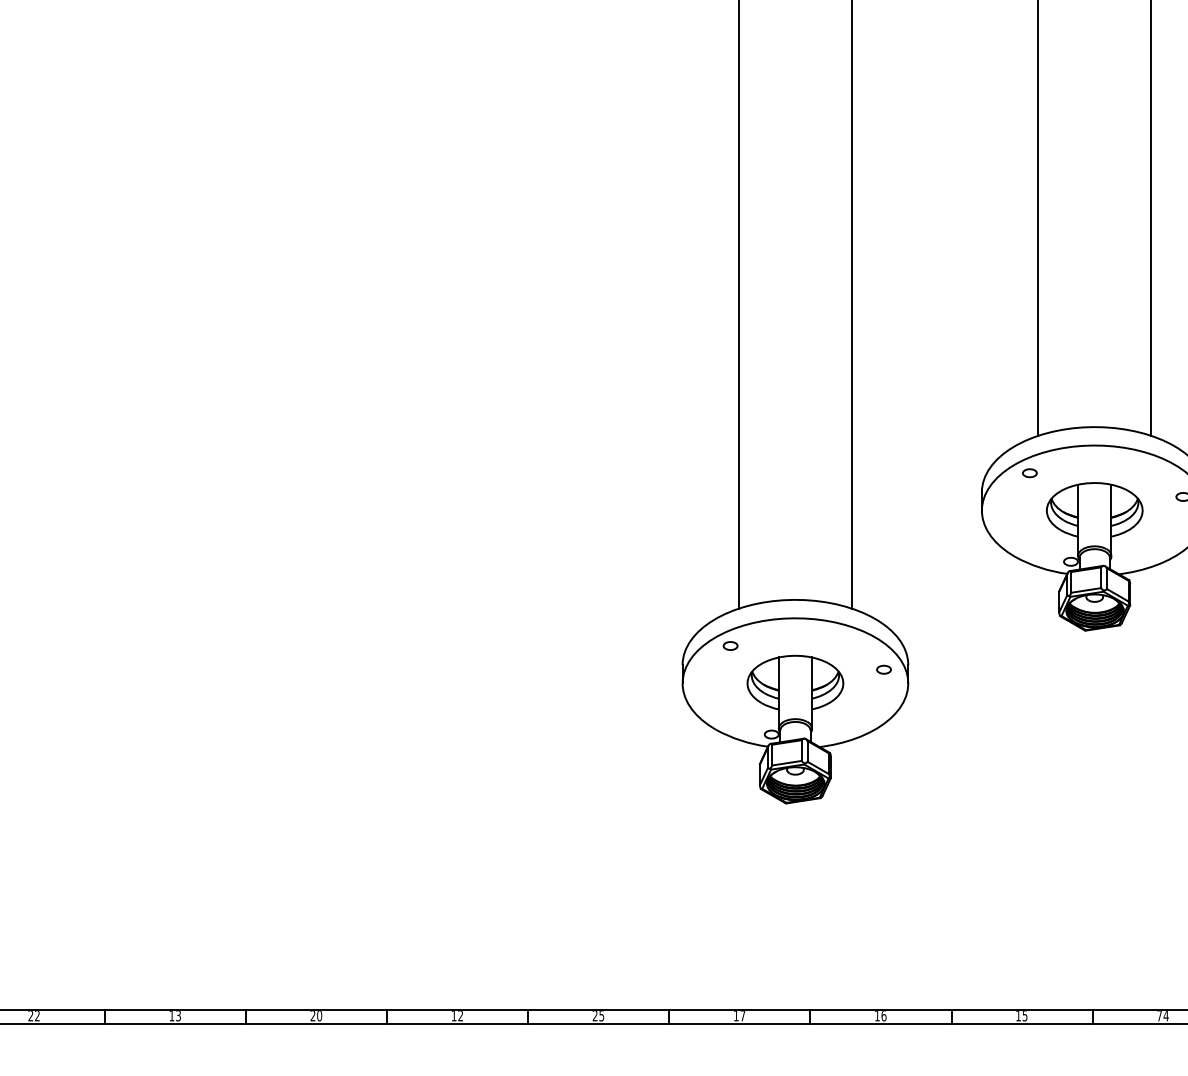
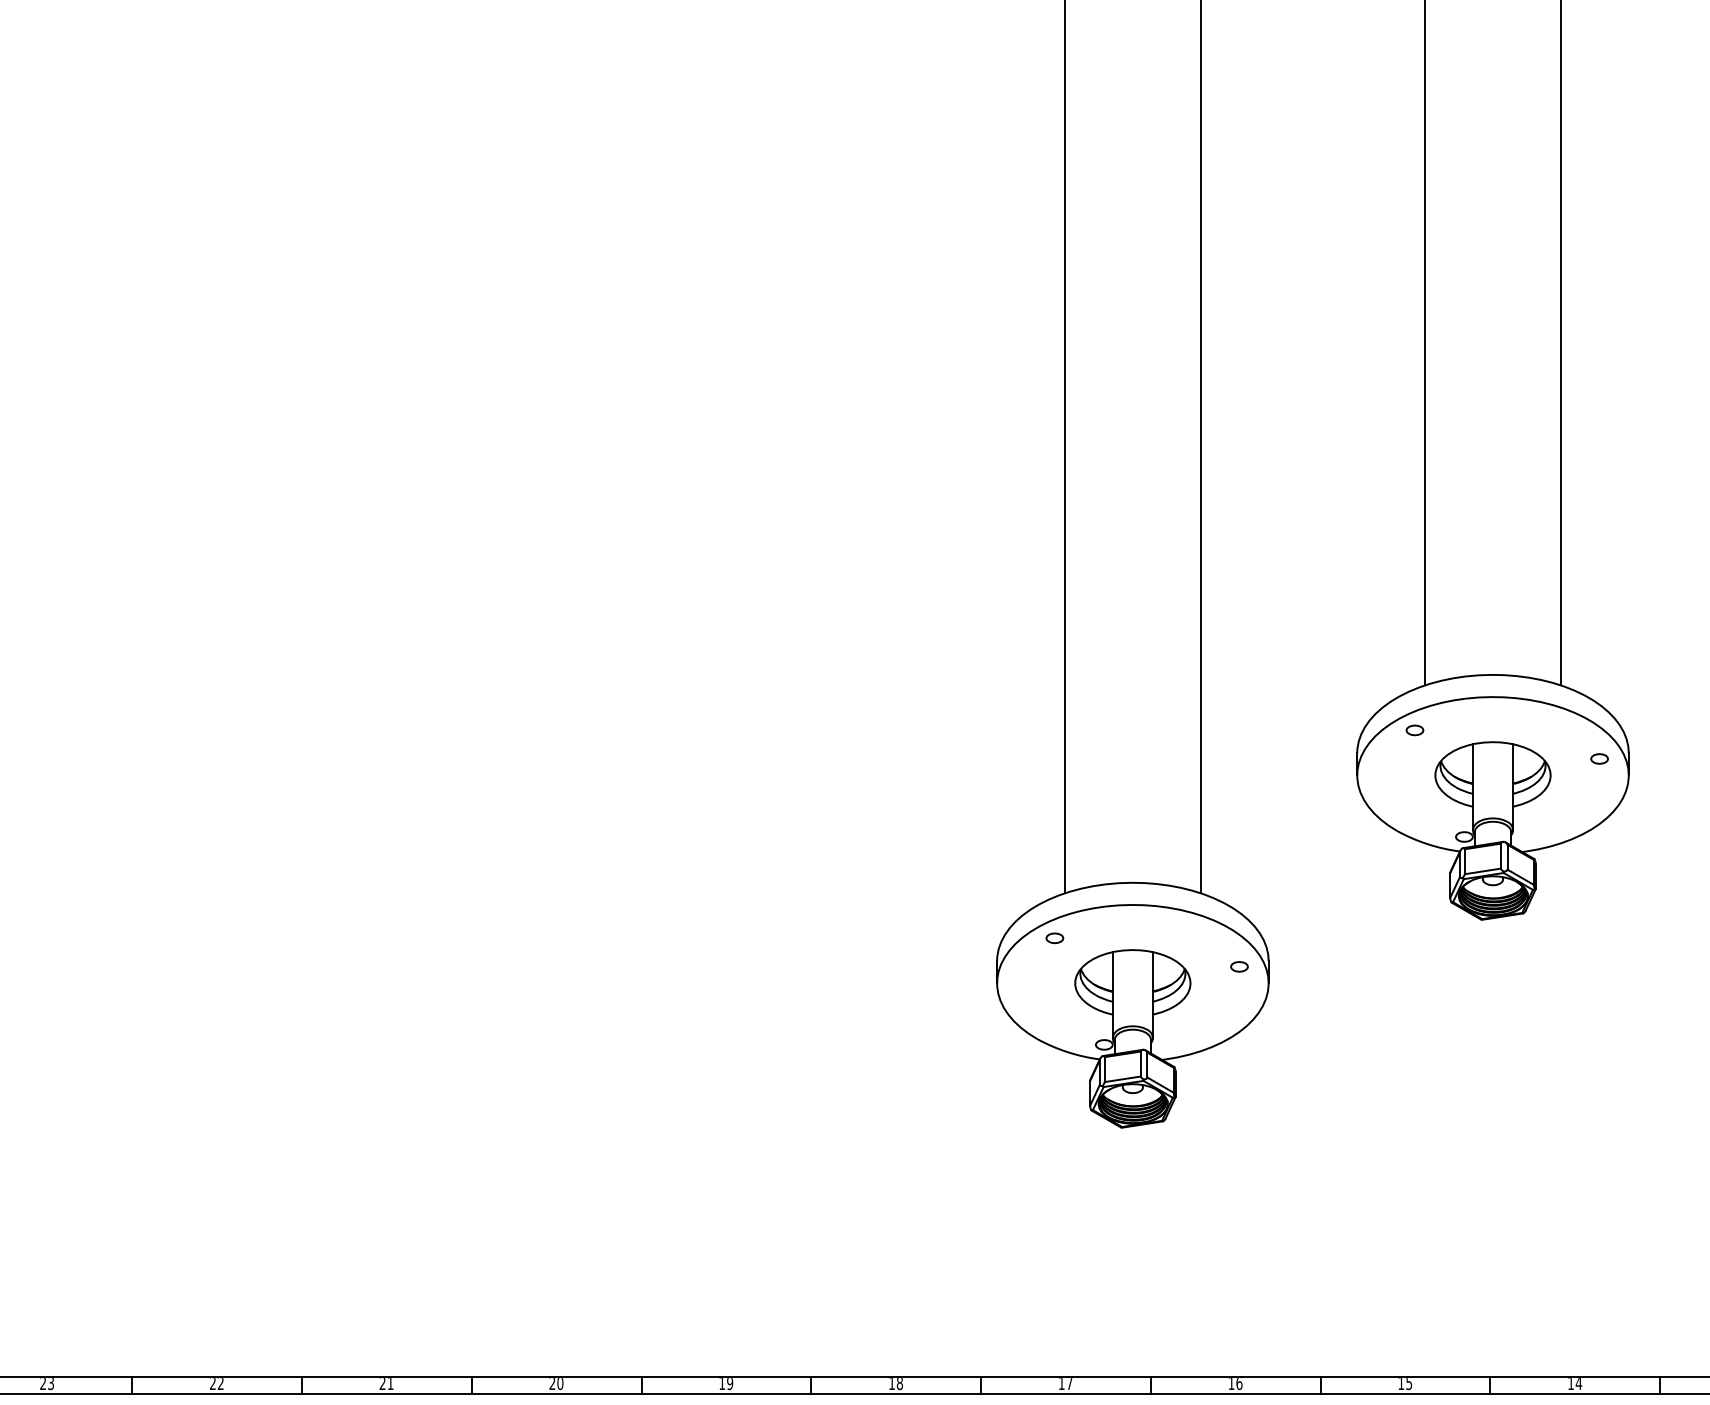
text: (175, 1016) -> (386, 1384), 13 -> 21
text: (461, 1016) -> (730, 1384), 12 -> 19
text: (598, 1016) -> (895, 1384), 25 -> 18
text: (1159, 1016) -> (1570, 1383), 74 -> 14

